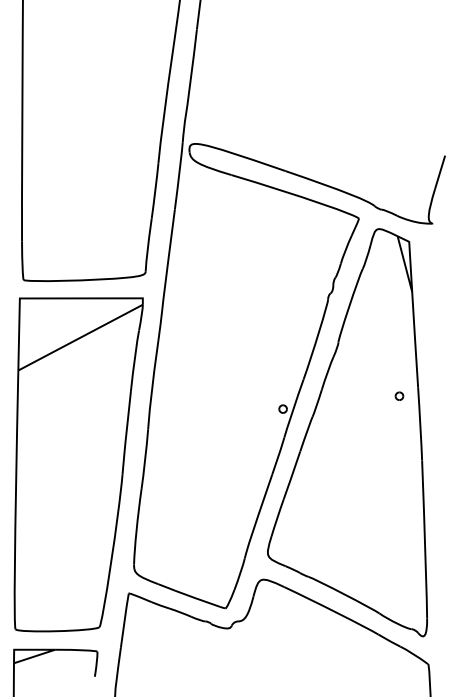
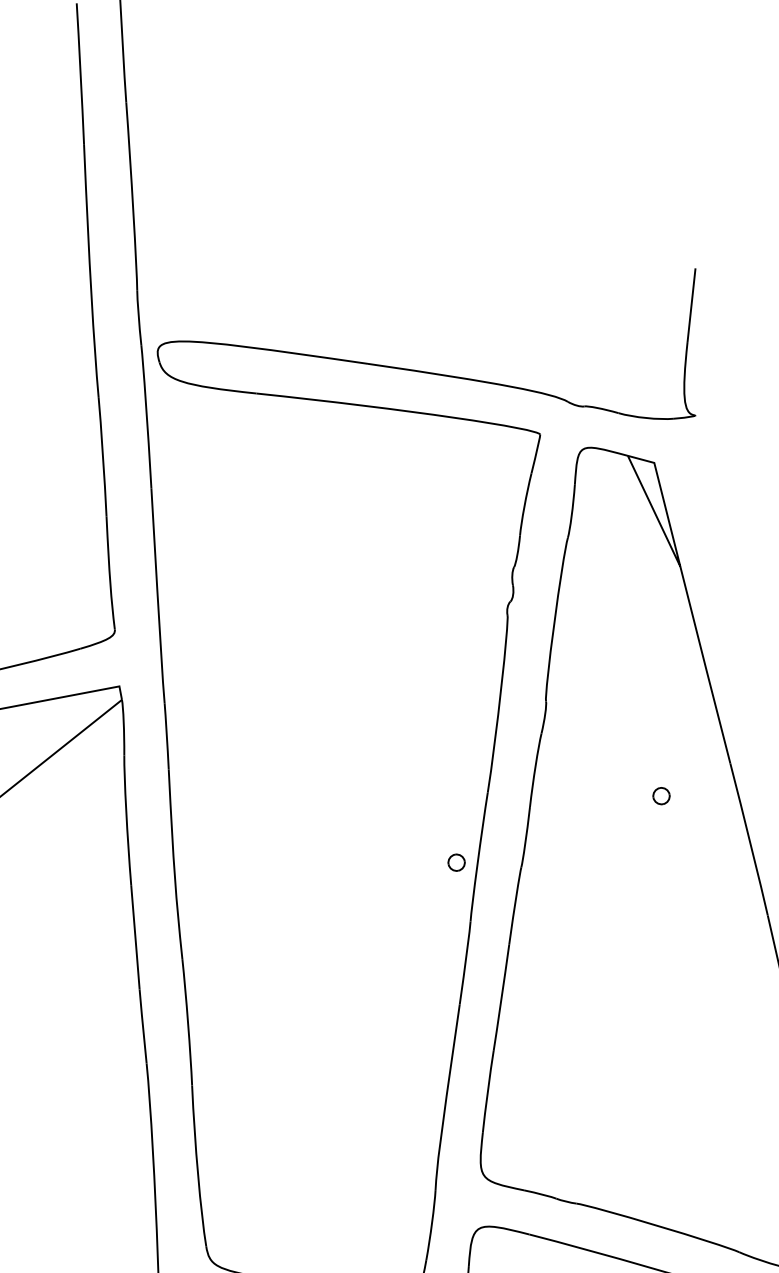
part: (399, 395) -> (661, 794), moved

